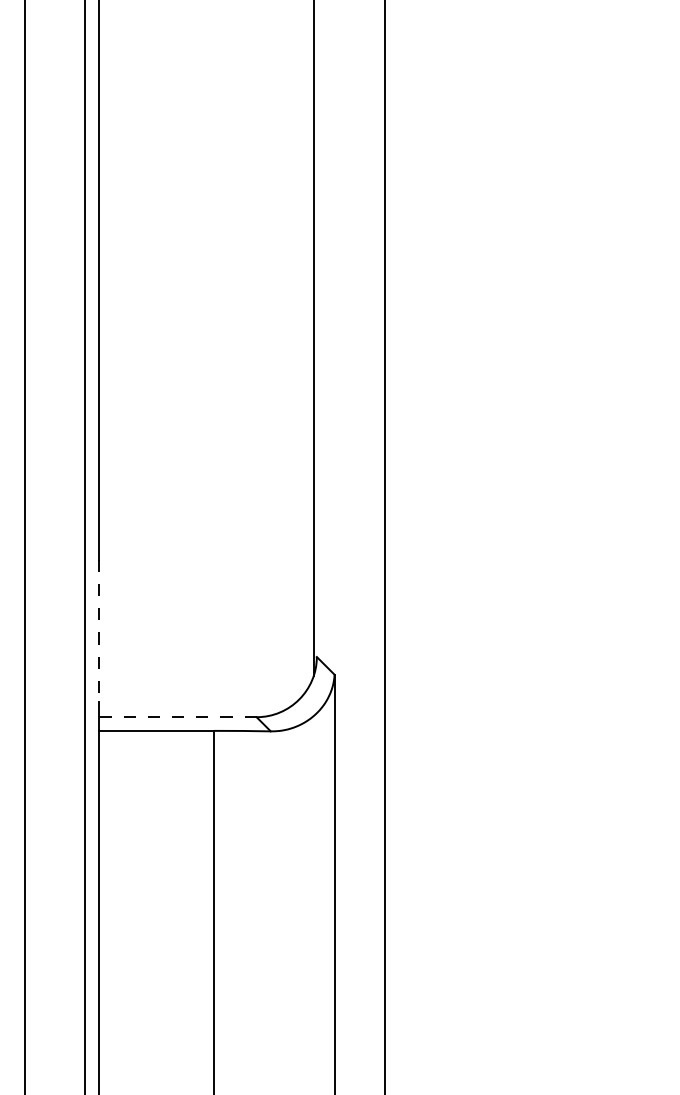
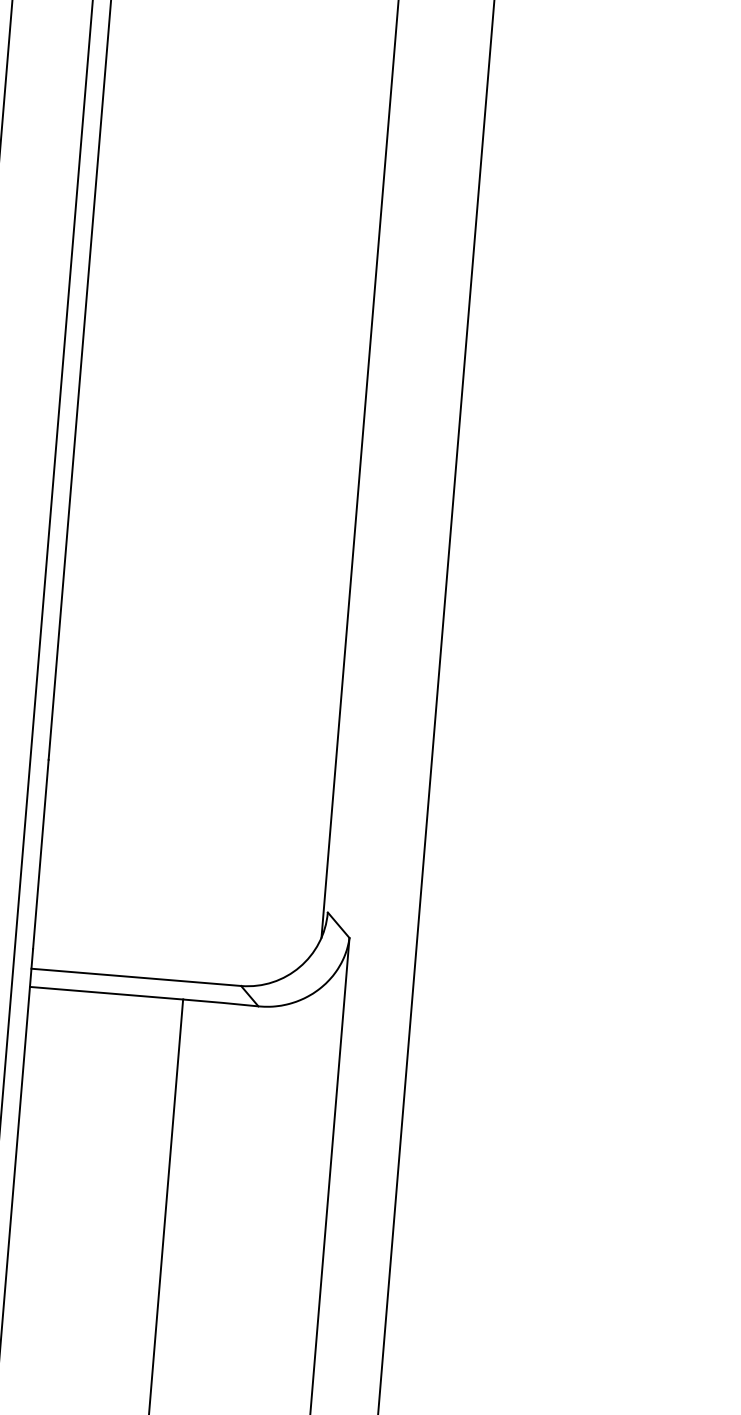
line: (99, 631) -> (41, 854), dashed -> solid
line: (177, 717) -> (135, 977), dashed -> solid

